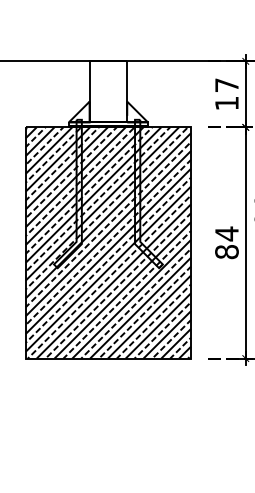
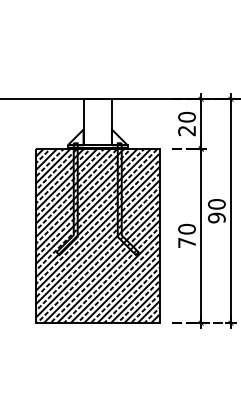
text: (226, 93) -> (186, 123), 17 -> 20
text: (227, 242) -> (187, 235), 84 -> 70

